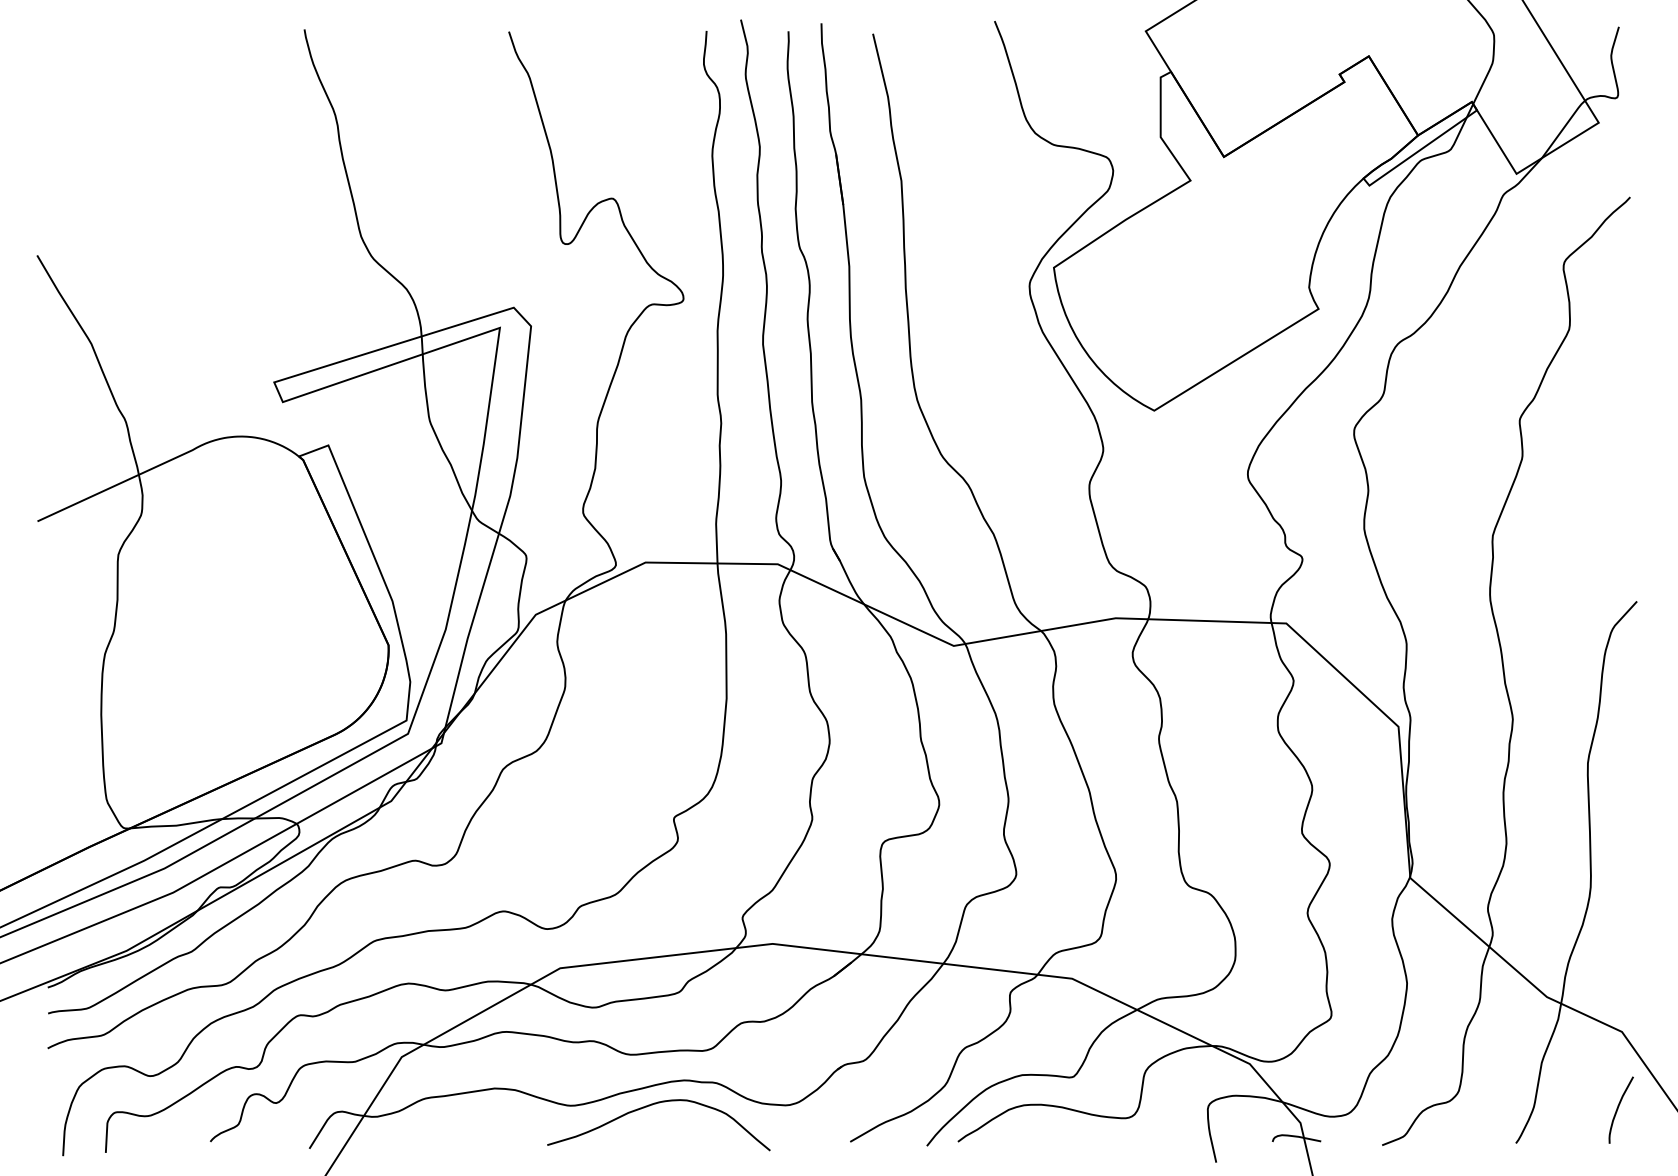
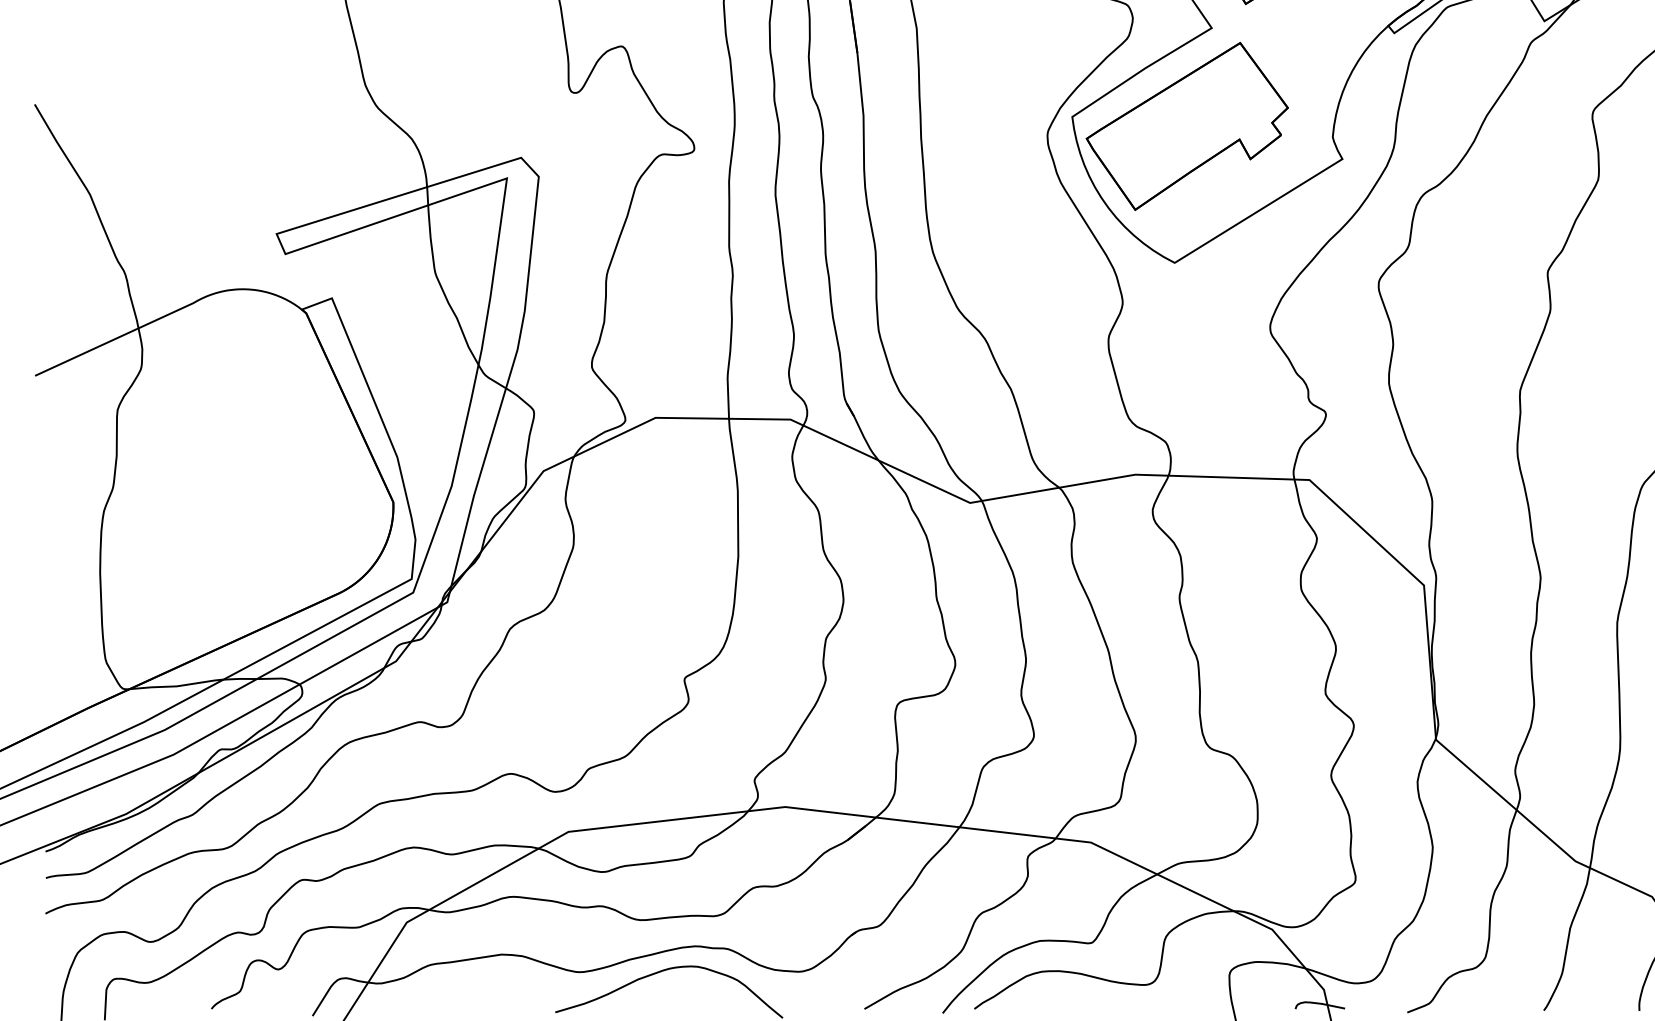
part: (1166, 276) -> (1187, 125), added

